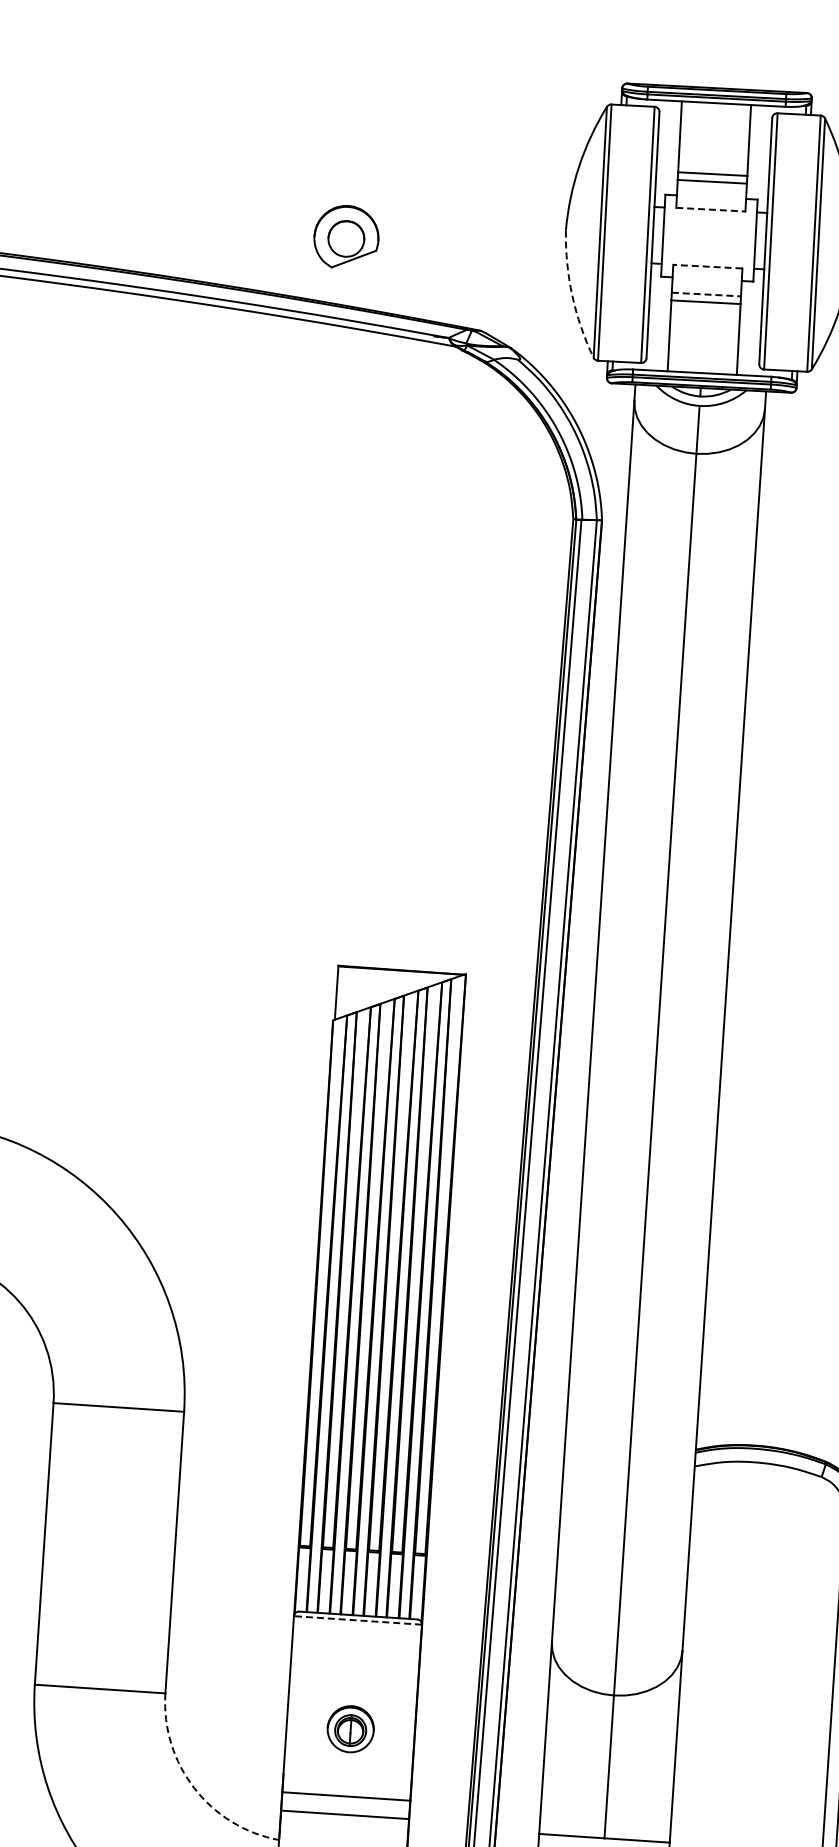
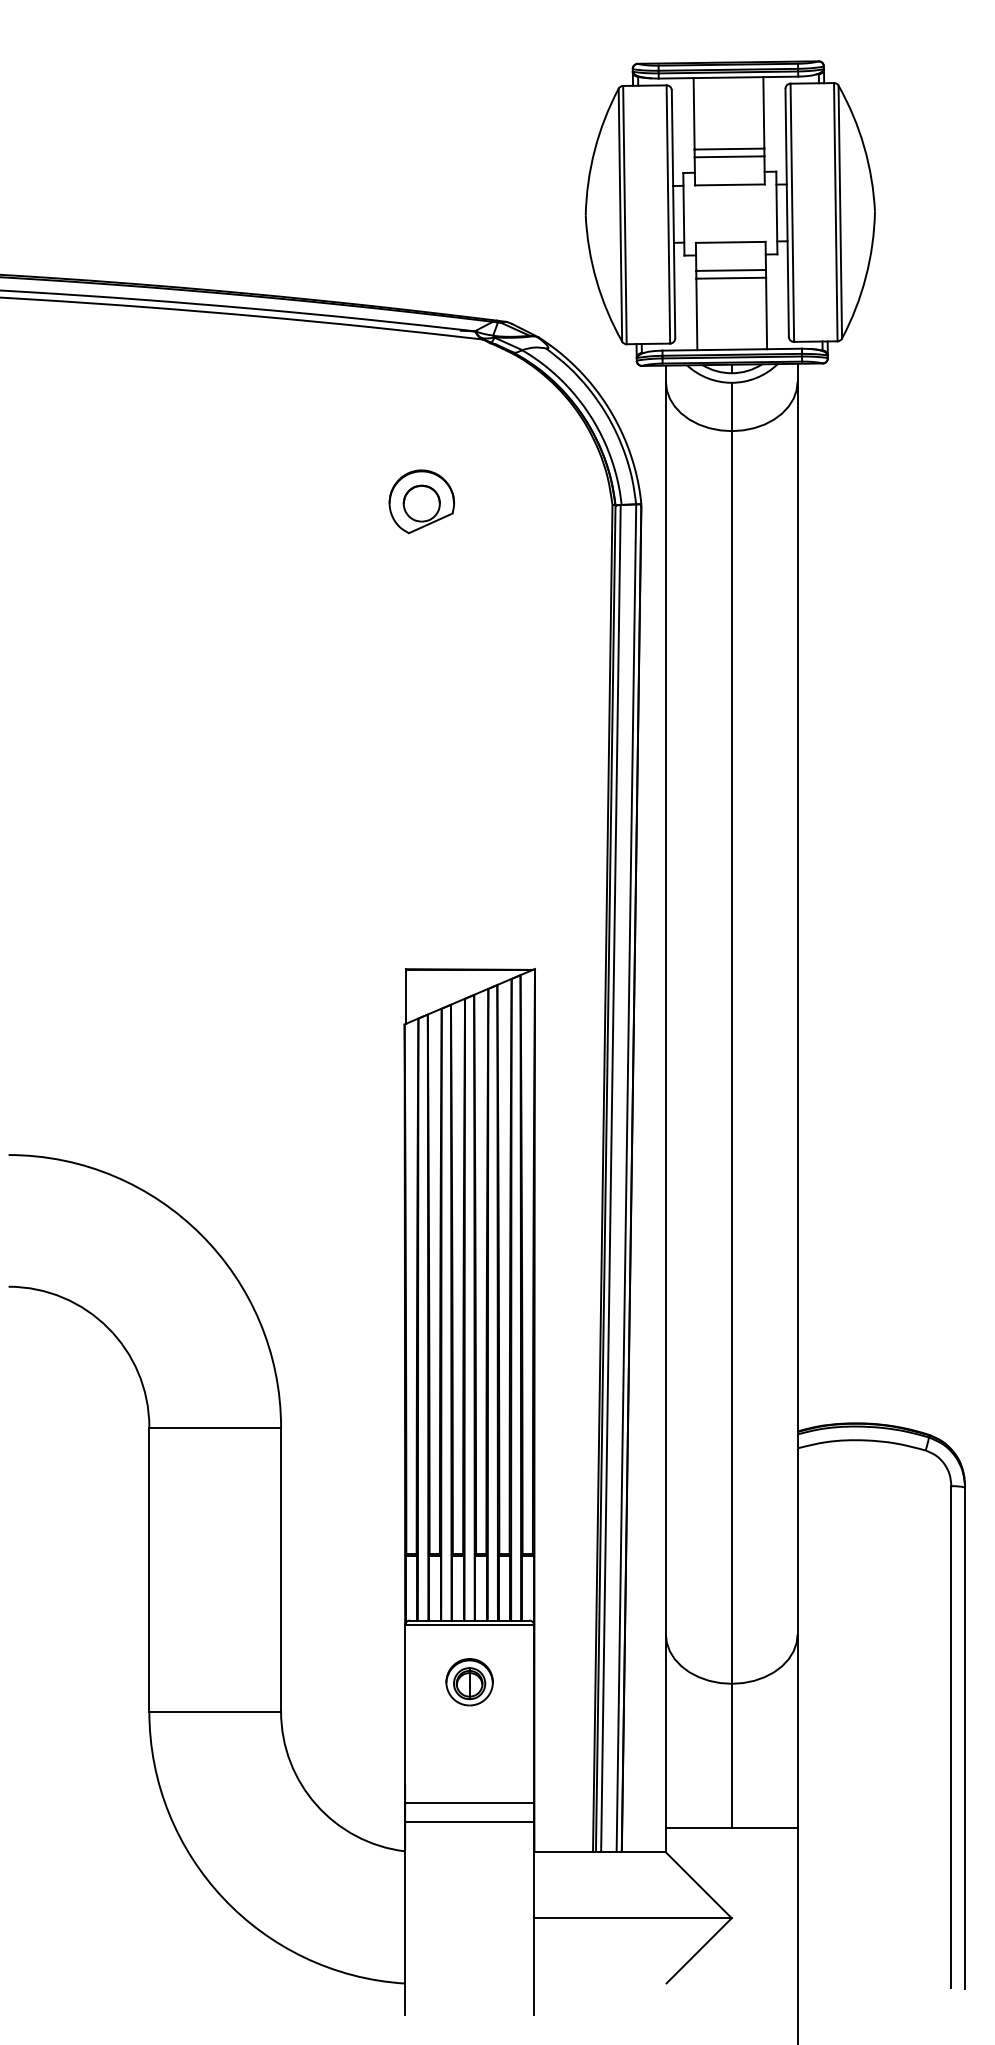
line: (710, 209) -> (729, 184), dashed -> solid
part: (346, 236) -> (421, 501), moved
line: (707, 266) -> (730, 242), dashed -> solid
line: (706, 294) -> (731, 270), dashed -> solid
arc: (572, 295) -> (596, 280), dashed -> solid
line: (357, 1620) -> (469, 1625), dashed -> solid
part: (350, 1729) -> (469, 1682), moved
arc: (194, 1788) -> (316, 1805), dashed -> solid

